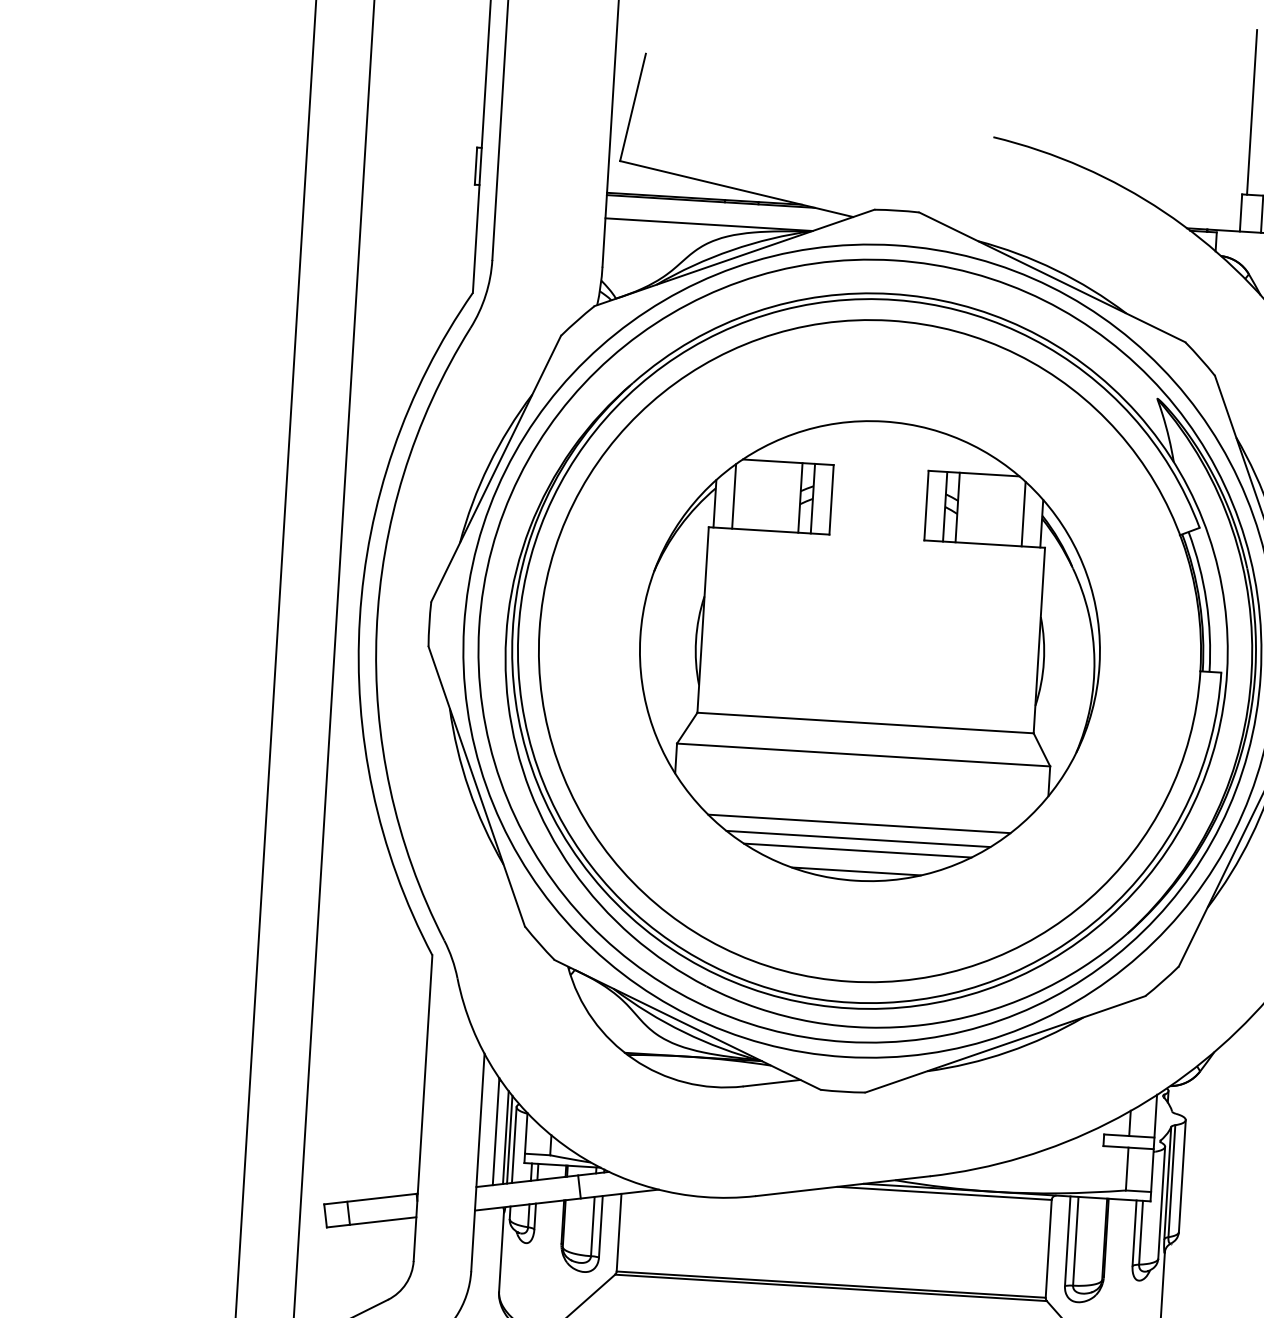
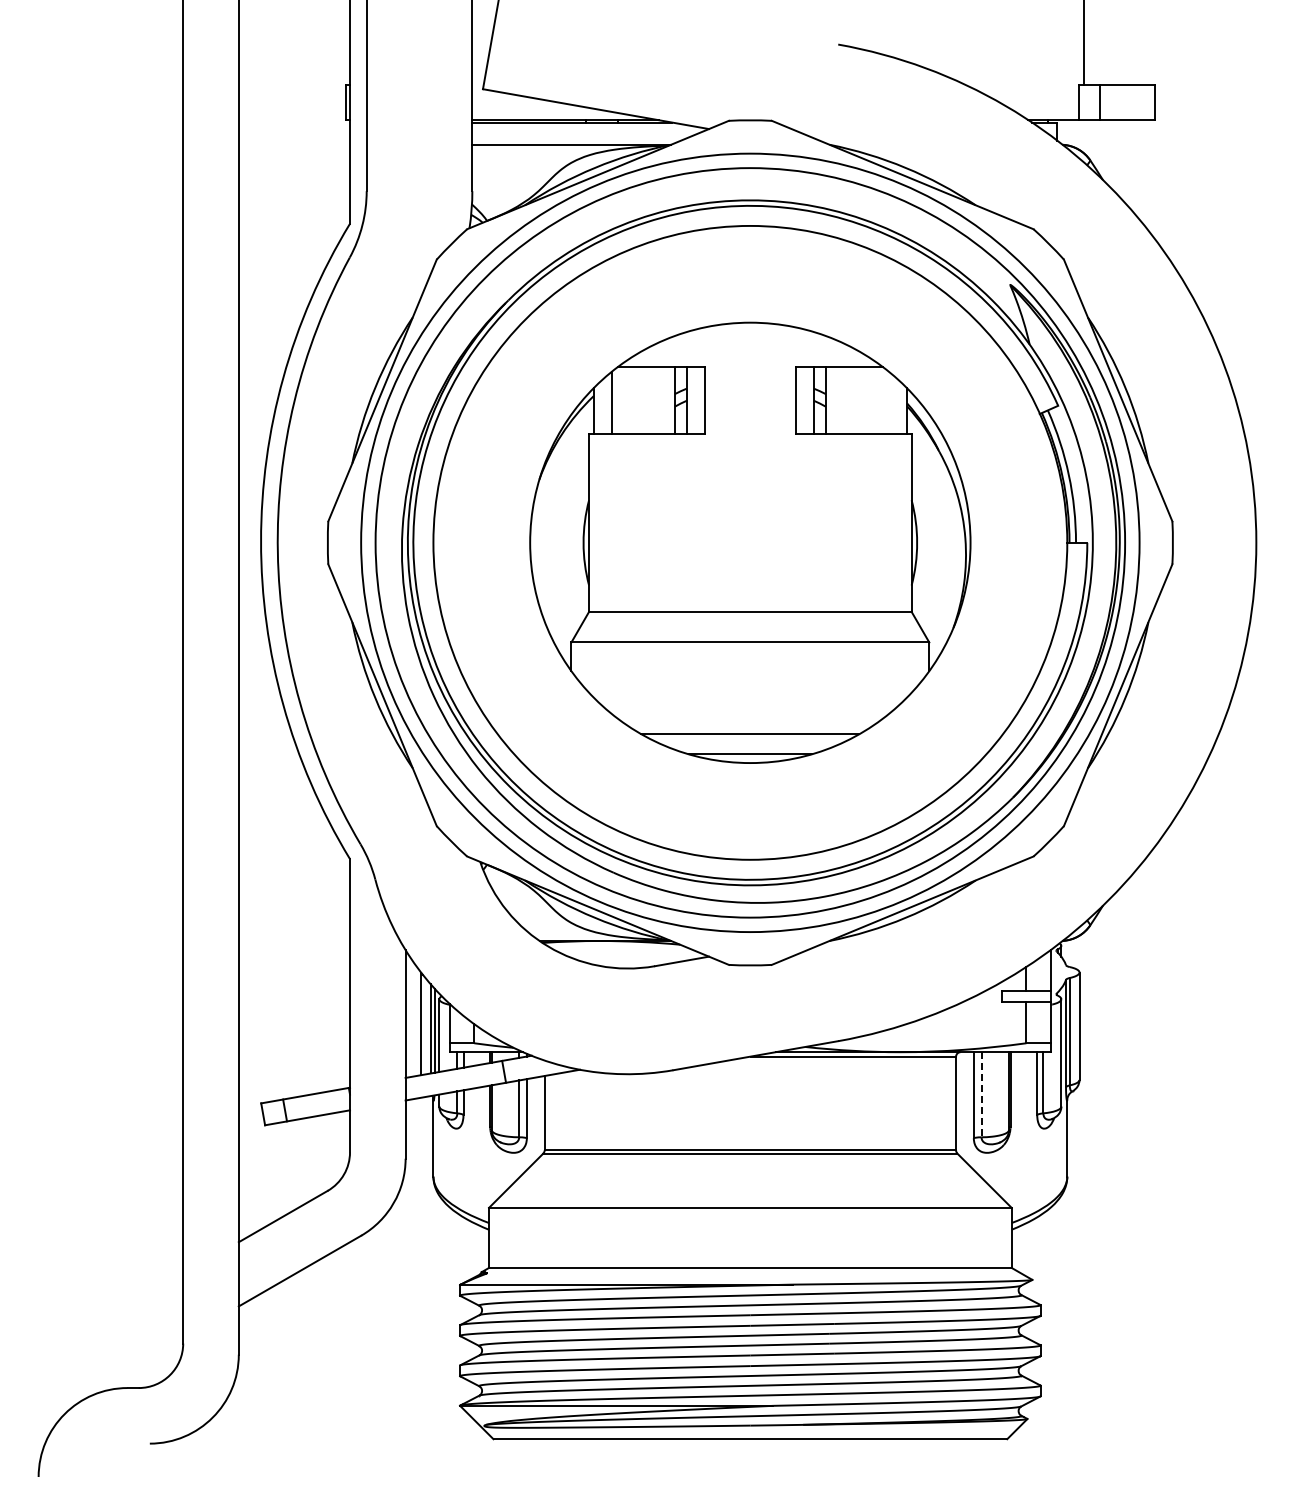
line: (1023, 513) -> (889, 402), removed
line: (859, 823) -> (750, 708), removed
line: (857, 839) -> (749, 723), removed
line: (1075, 1241) -> (981, 1094), solid -> dashed

